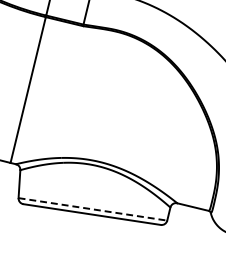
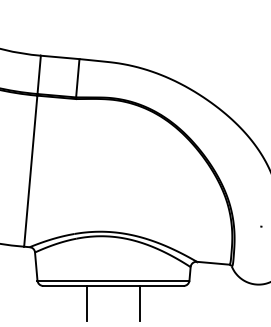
line: (92, 209) -> (113, 280), dashed -> solid
line: (64, 226) -> (87, 302), added
line: (115, 234) -> (139, 302), added

